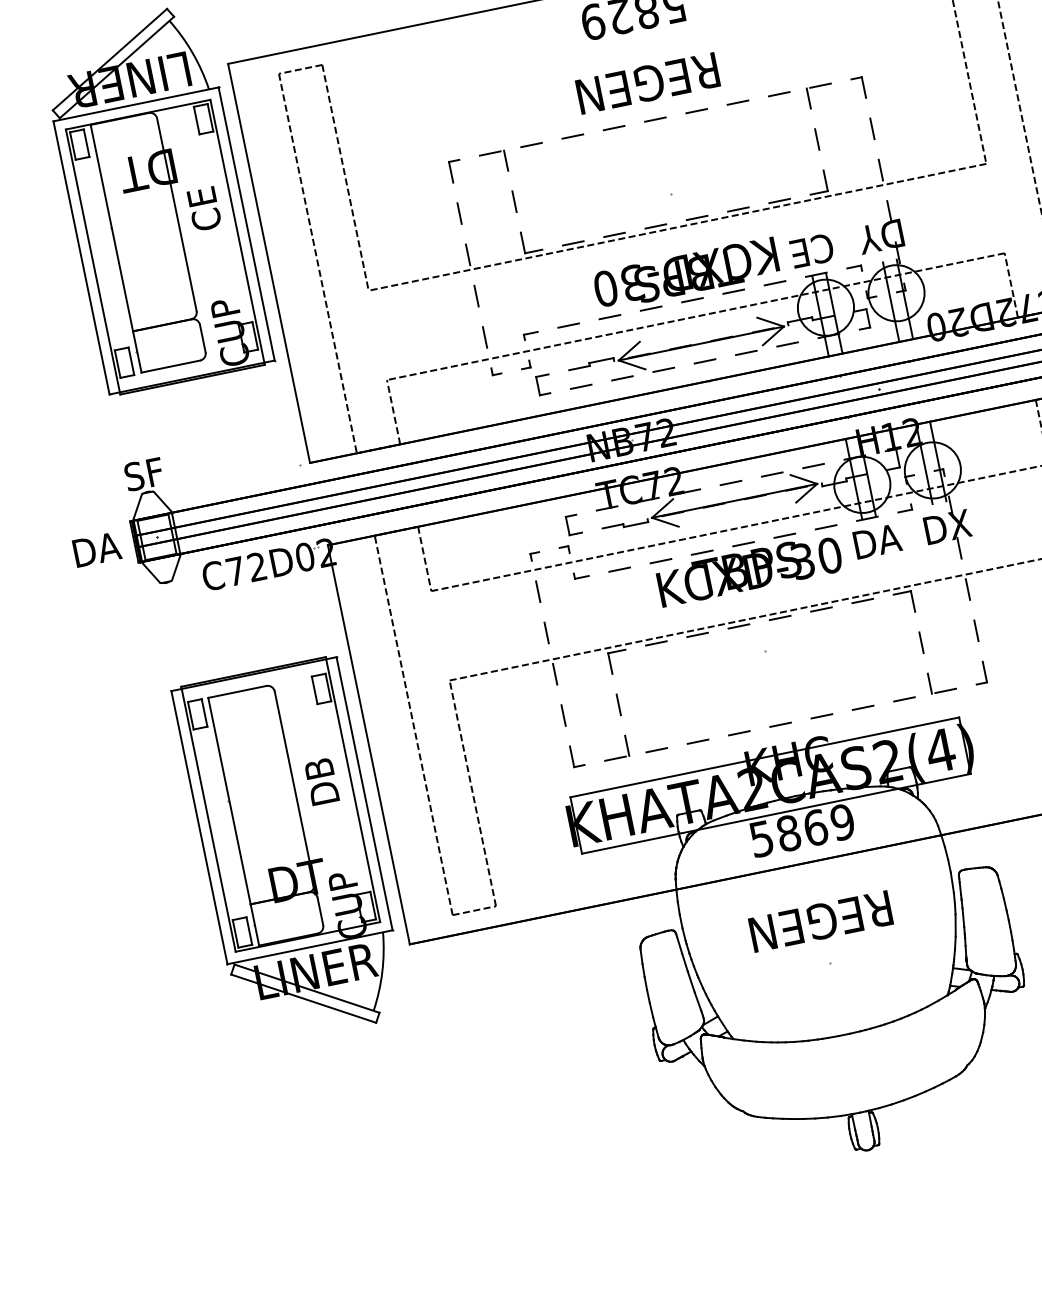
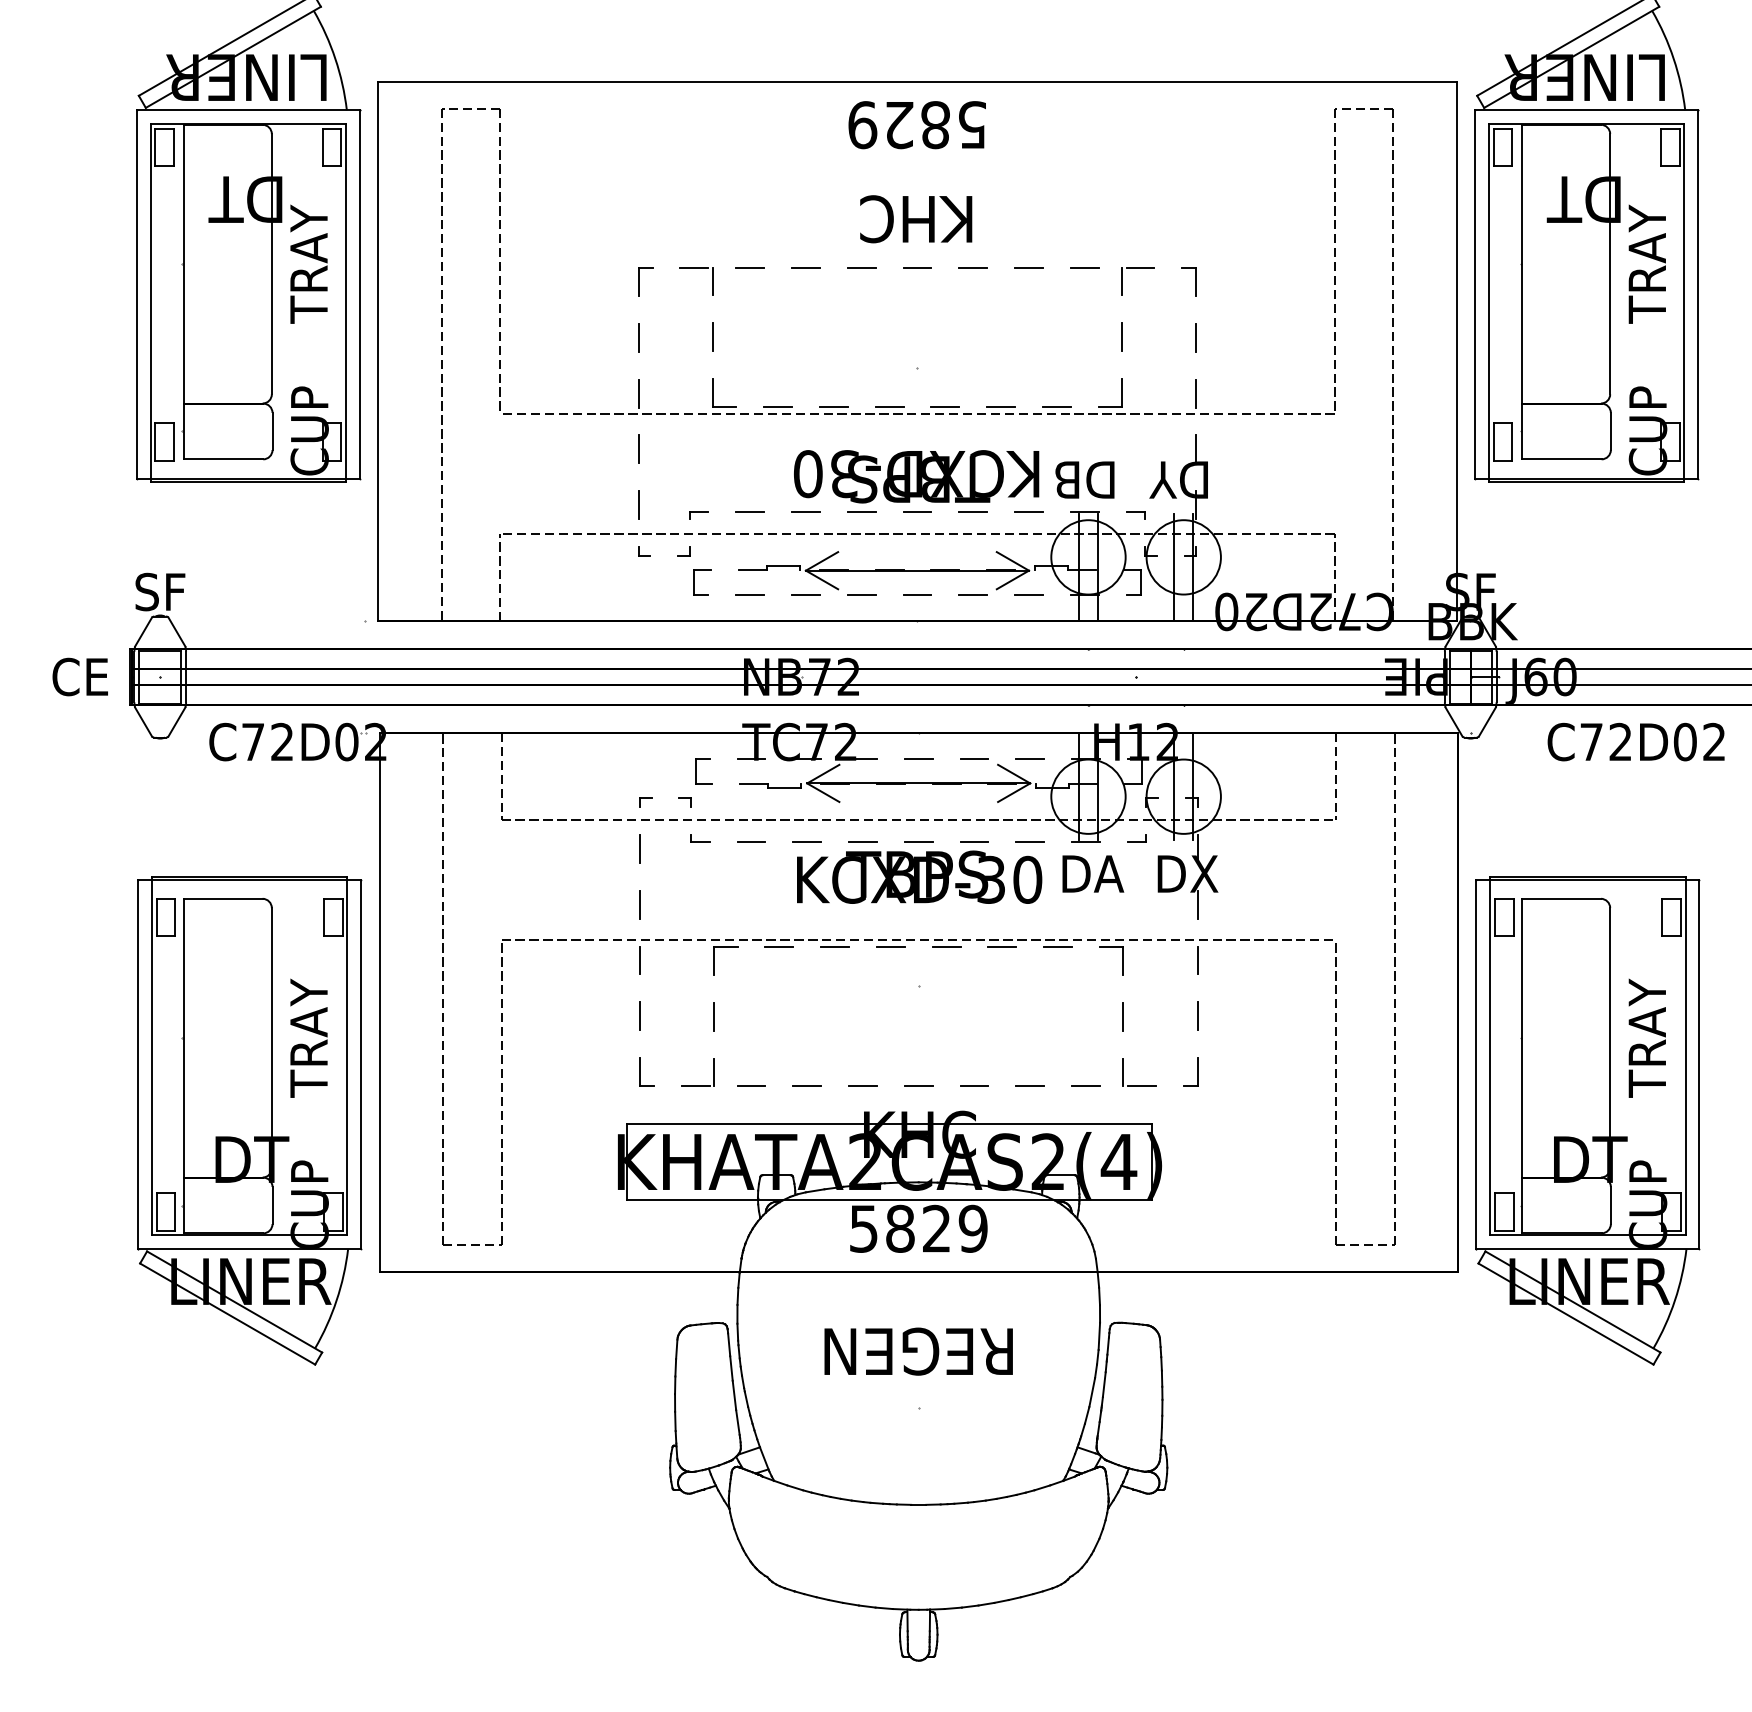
text: (648, 83) -> (917, 219), REGEN -> KHC
text: (203, 208) -> (308, 263), CE -> TRAY
text: (811, 250) -> (1084, 479), CE -> DB
text: (97, 549) -> (79, 676), DA -> CE
text: (321, 781) -> (308, 1037), DB -> TRAY
text: (815, 827) -> (936, 1228), 5869 -> 5829

